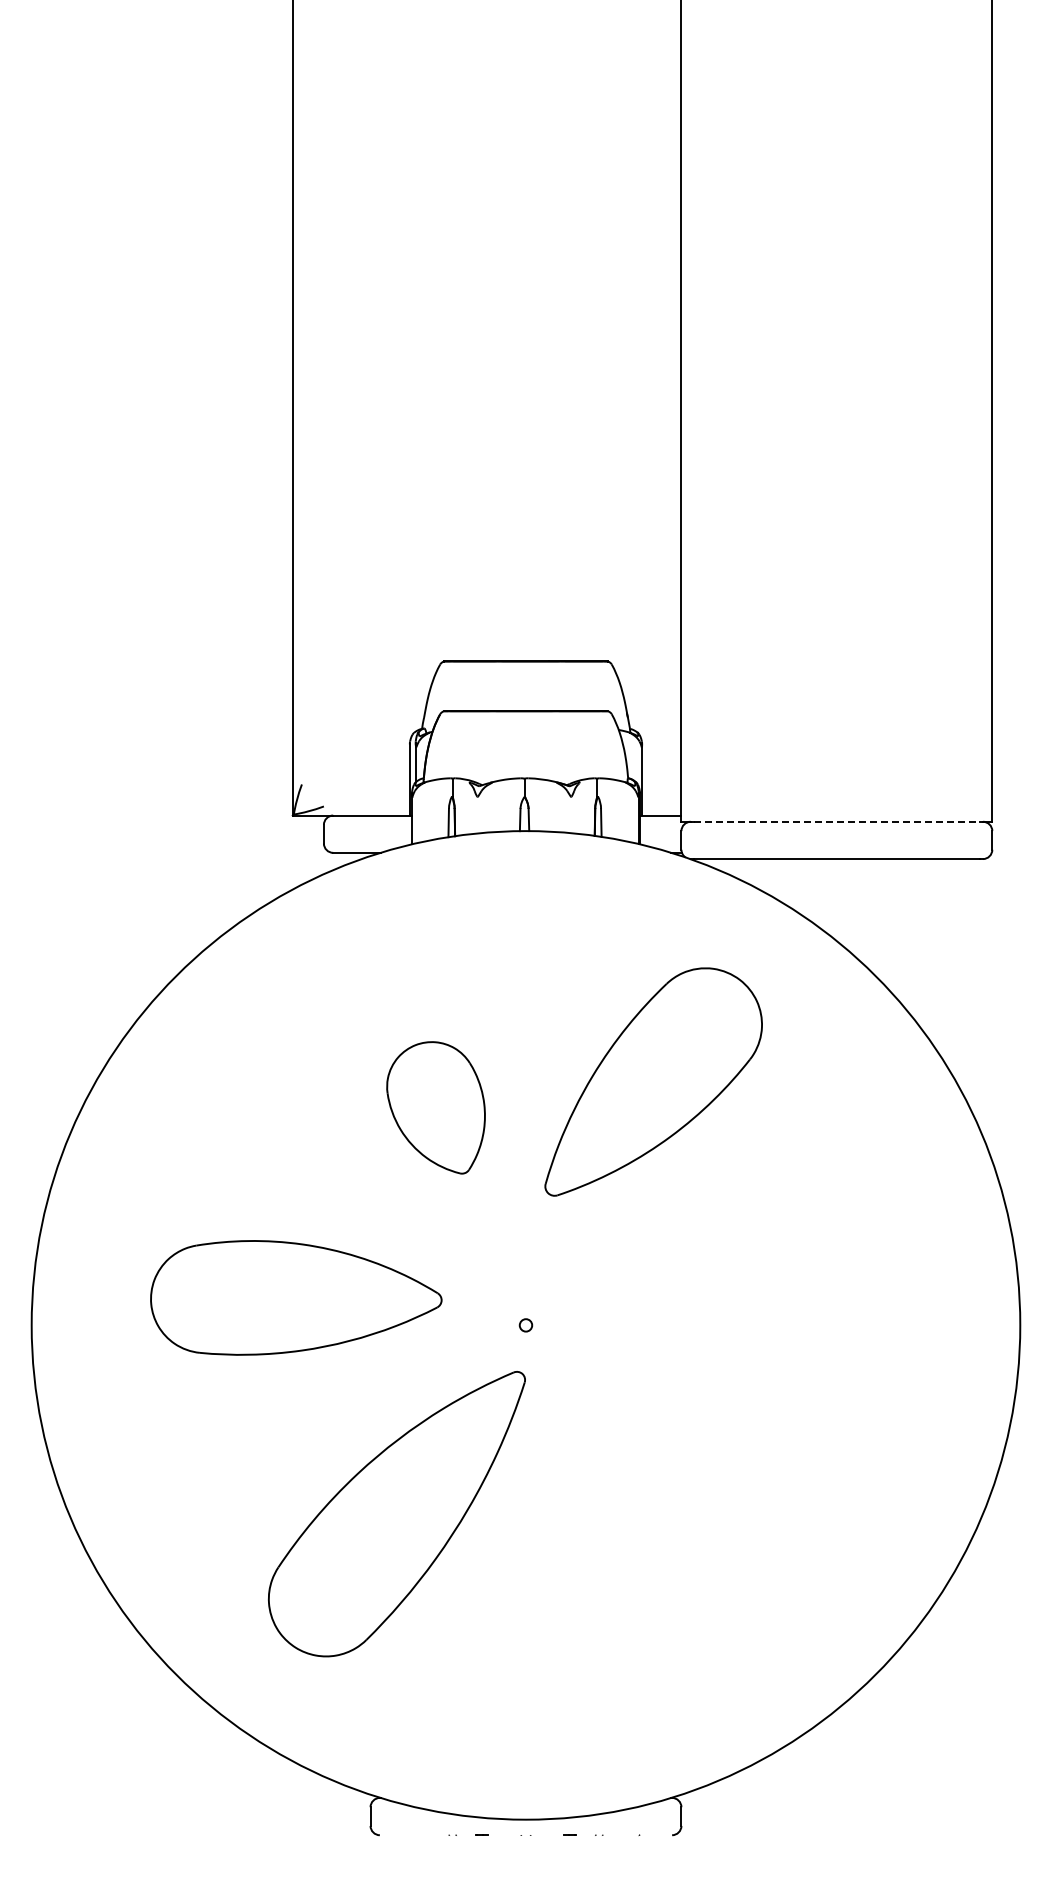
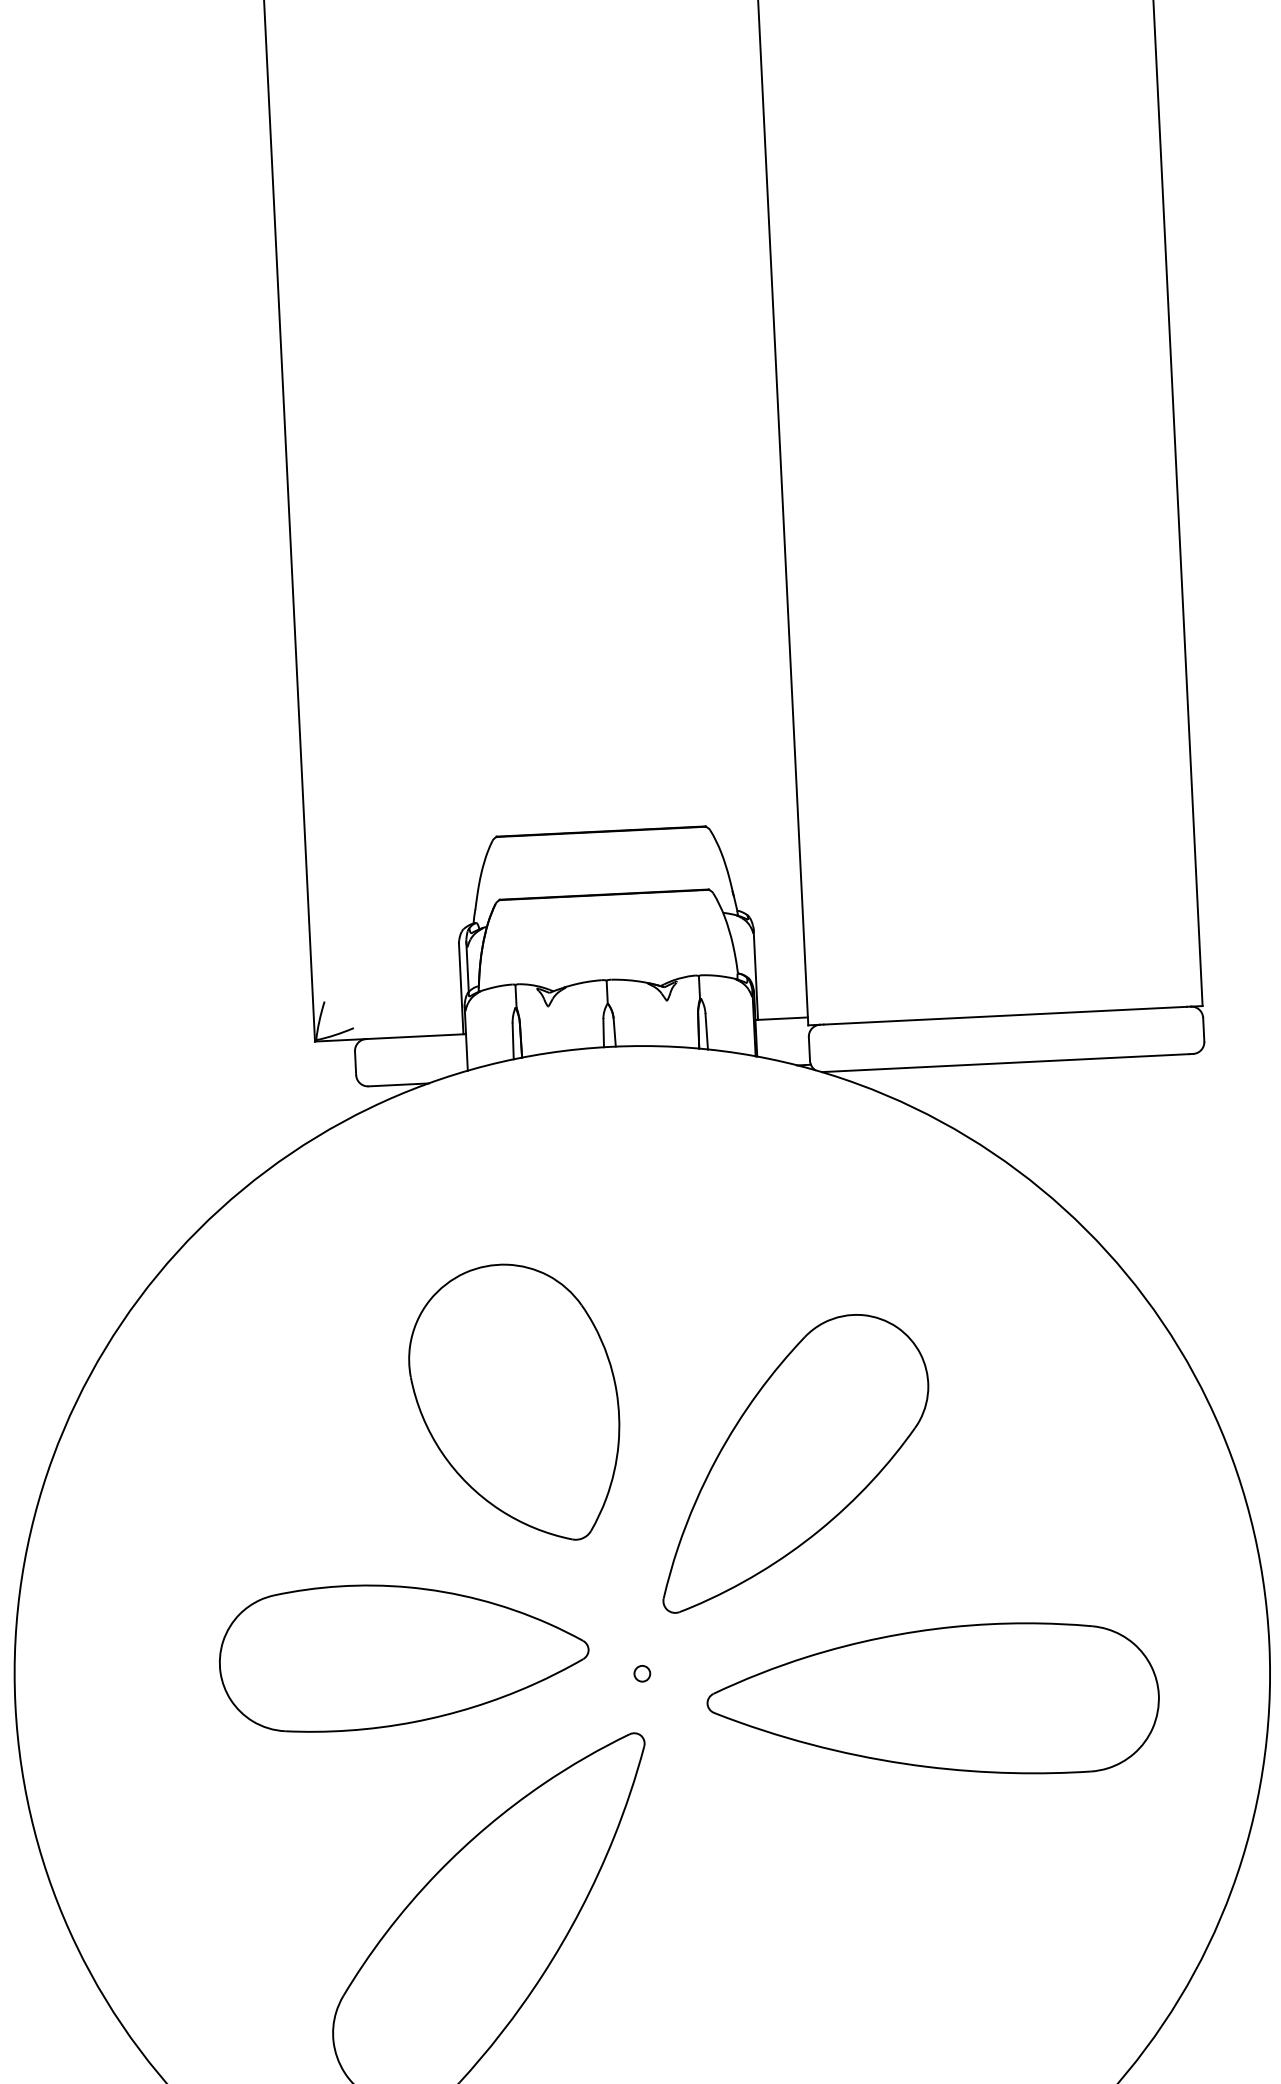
line: (837, 821) -> (1006, 1015), dashed -> solid
part: (653, 1081) -> (794, 1461), moved
part: (435, 1107) -> (514, 1403), size x1.67
part: (296, 1297) -> (404, 1655), moved
part: (753, 1359) -> (933, 1702), added

